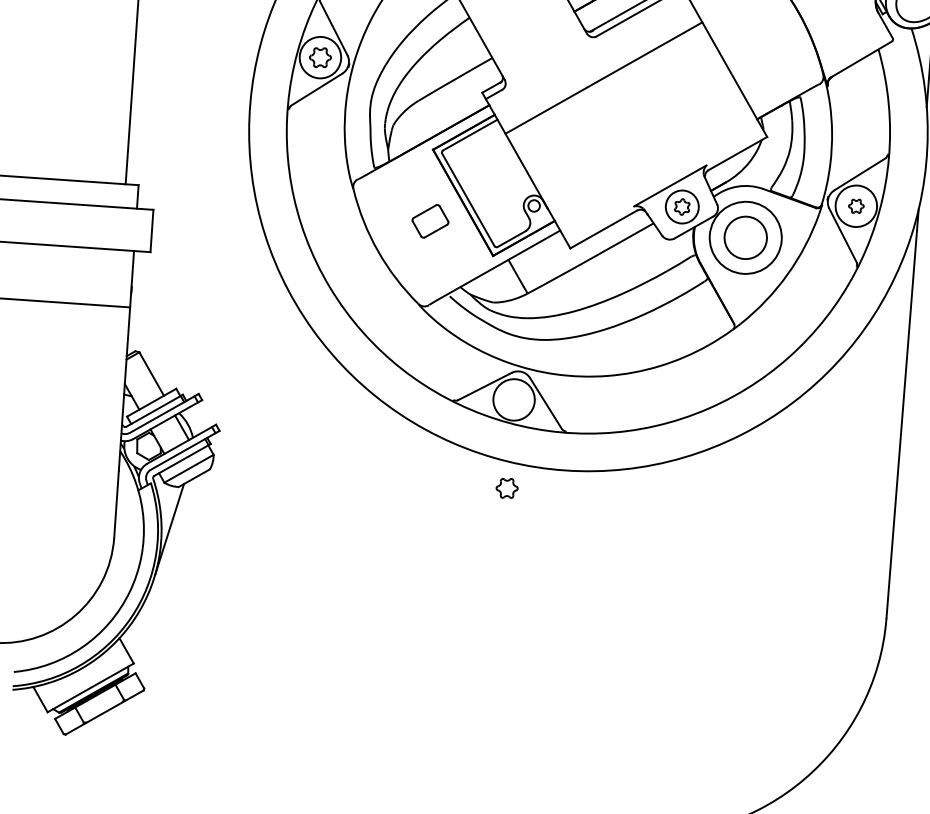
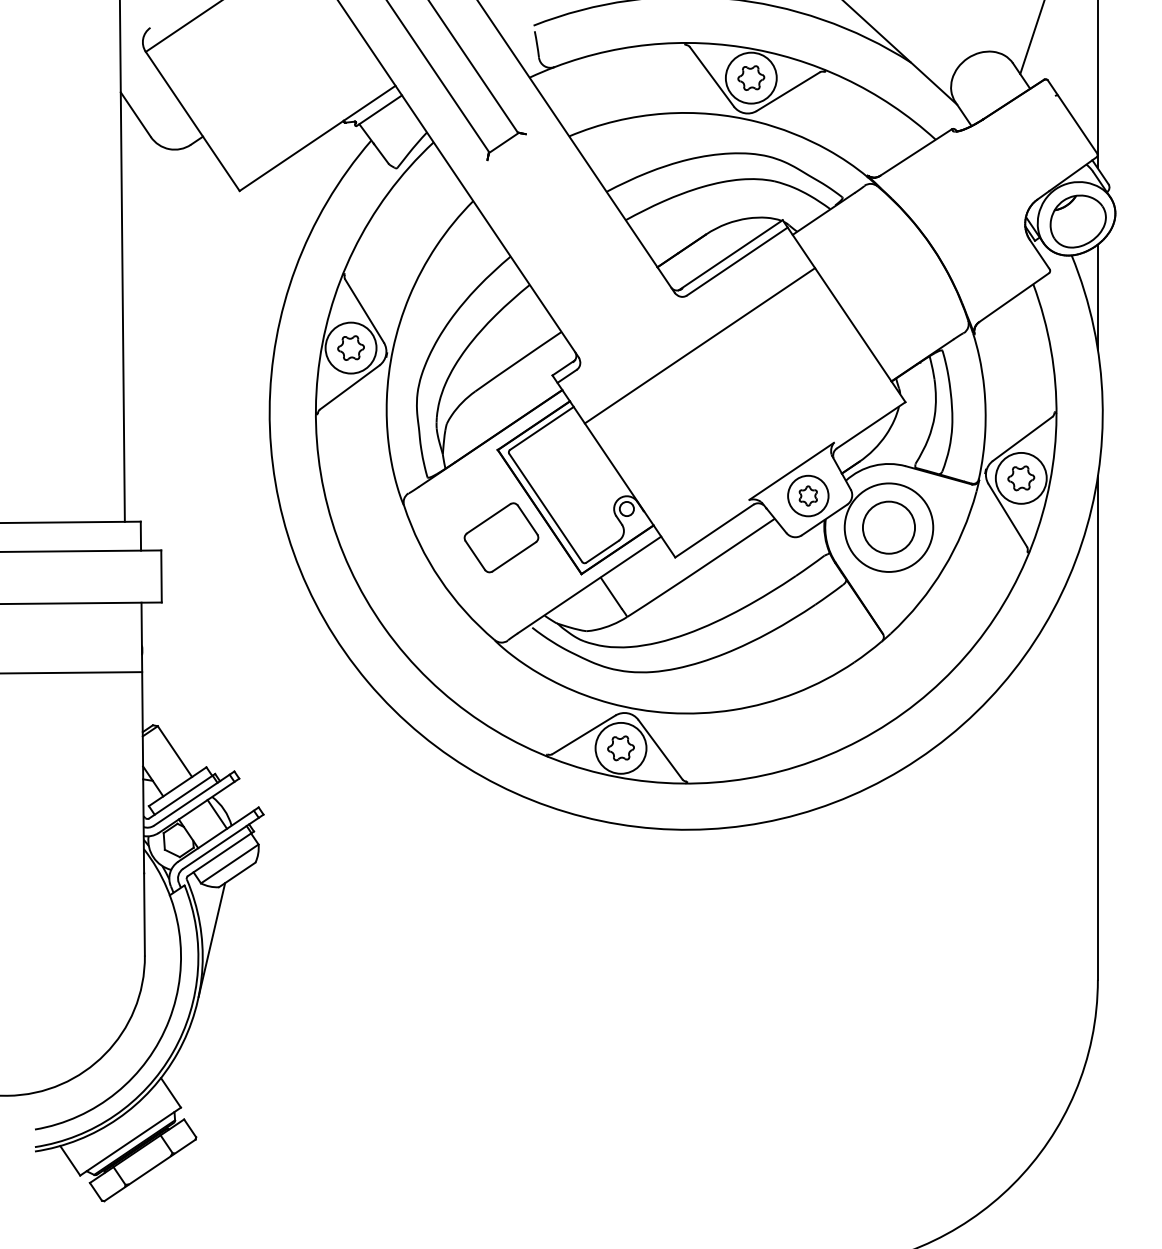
part: (856, 206) -> (1021, 478), size x1.43
part: (430, 221) -> (501, 537), size x1.67
part: (506, 488) -> (620, 748), moved

